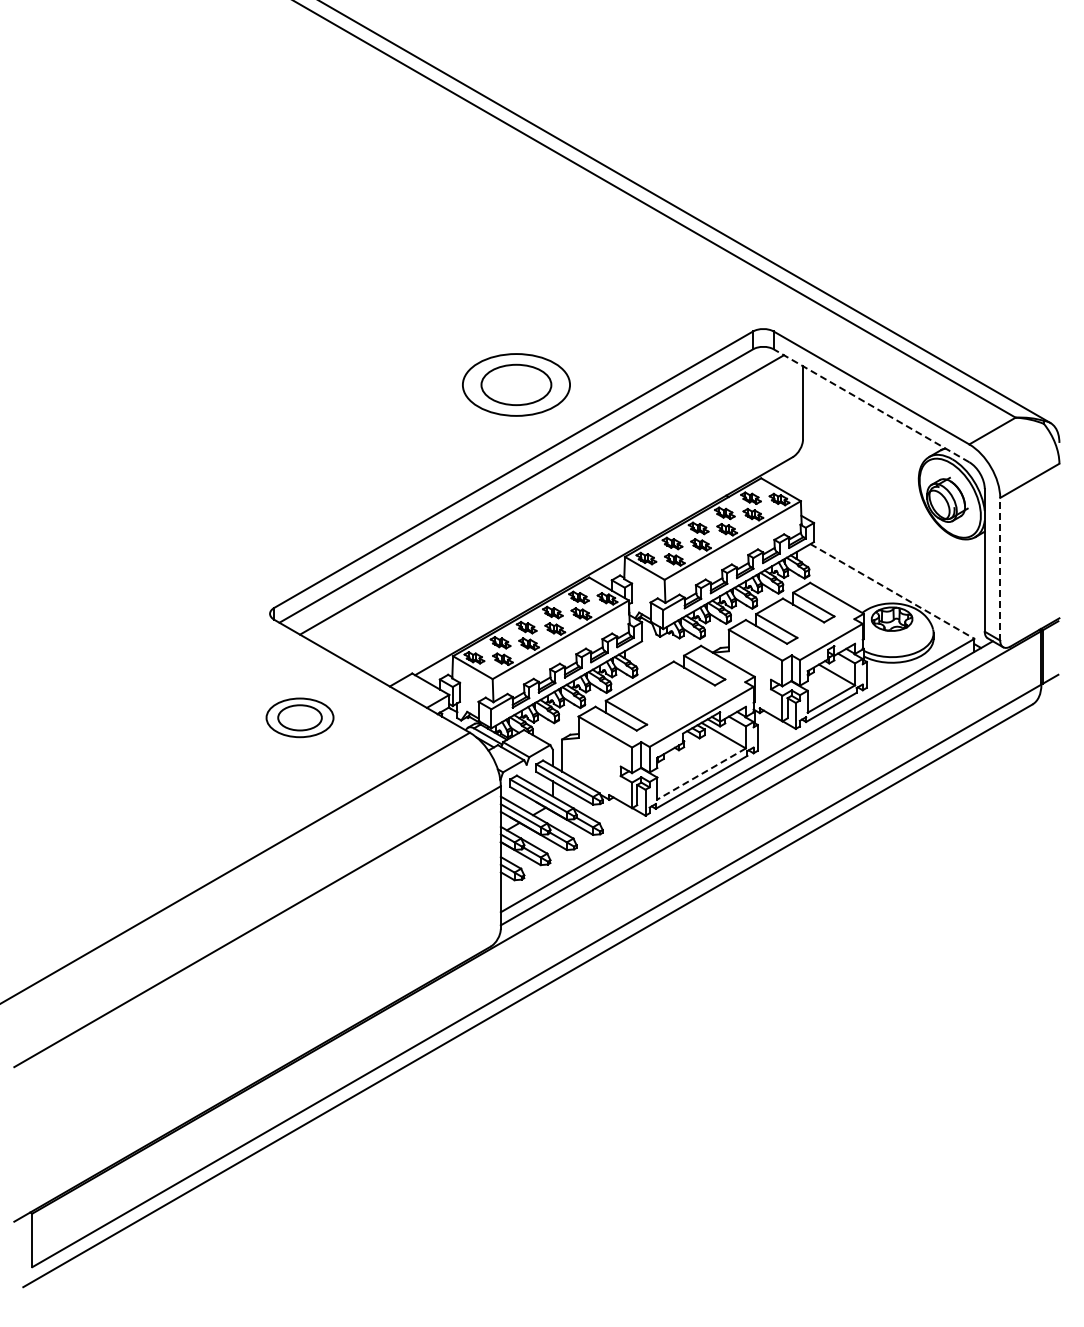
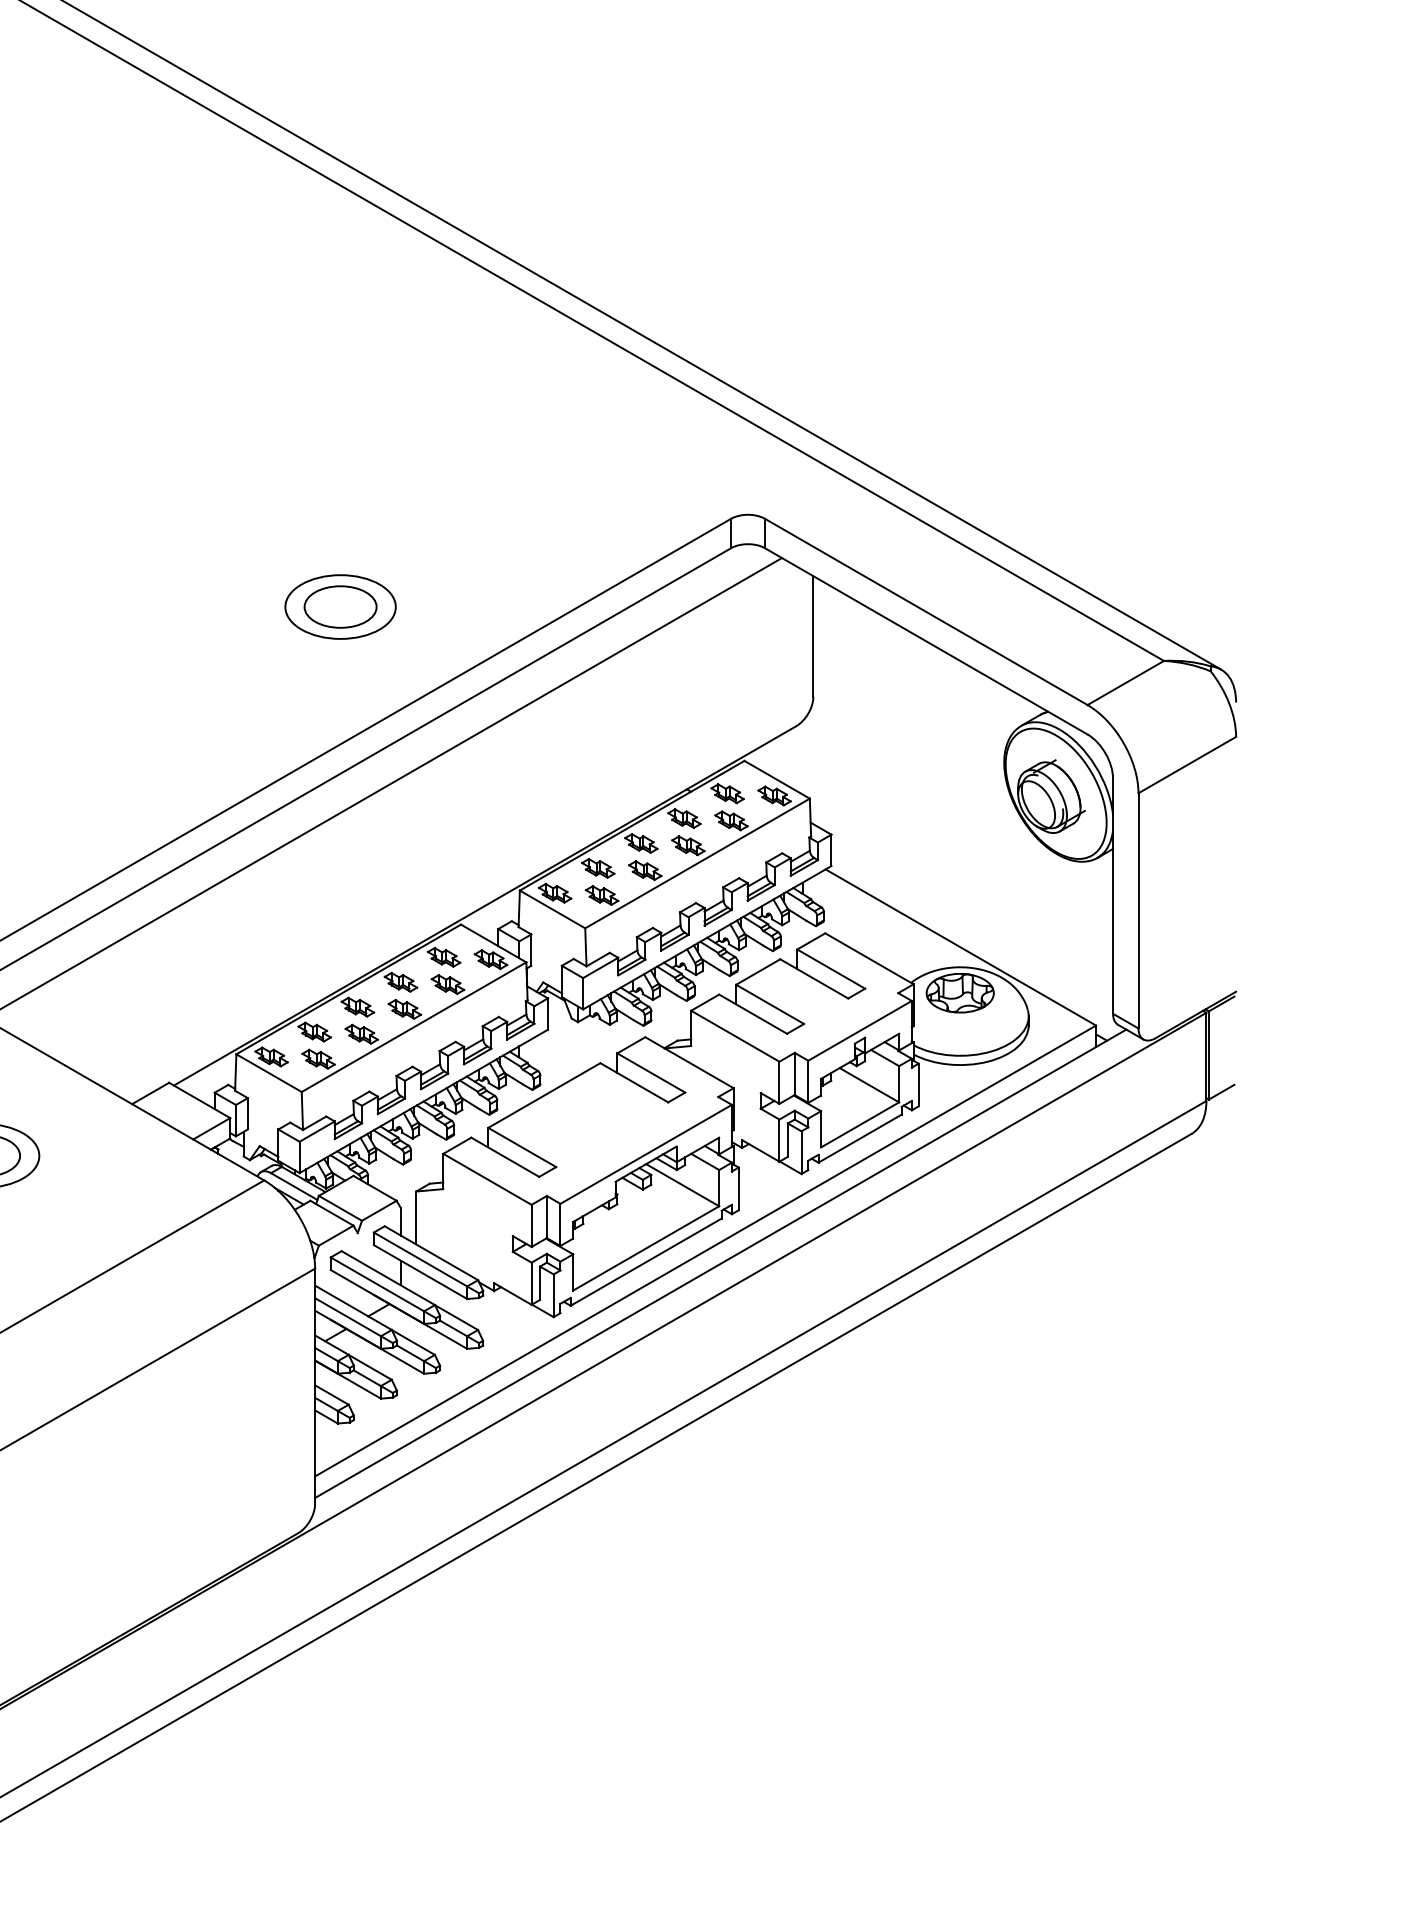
part: (515, 384) -> (339, 606), size x0.62
line: (871, 405) -> (926, 640), dashed -> solid
line: (1000, 568) -> (1138, 909), dashed -> solid
line: (892, 591) -> (960, 947), dashed -> solid
line: (701, 774) -> (645, 1249), dashed -> solid

